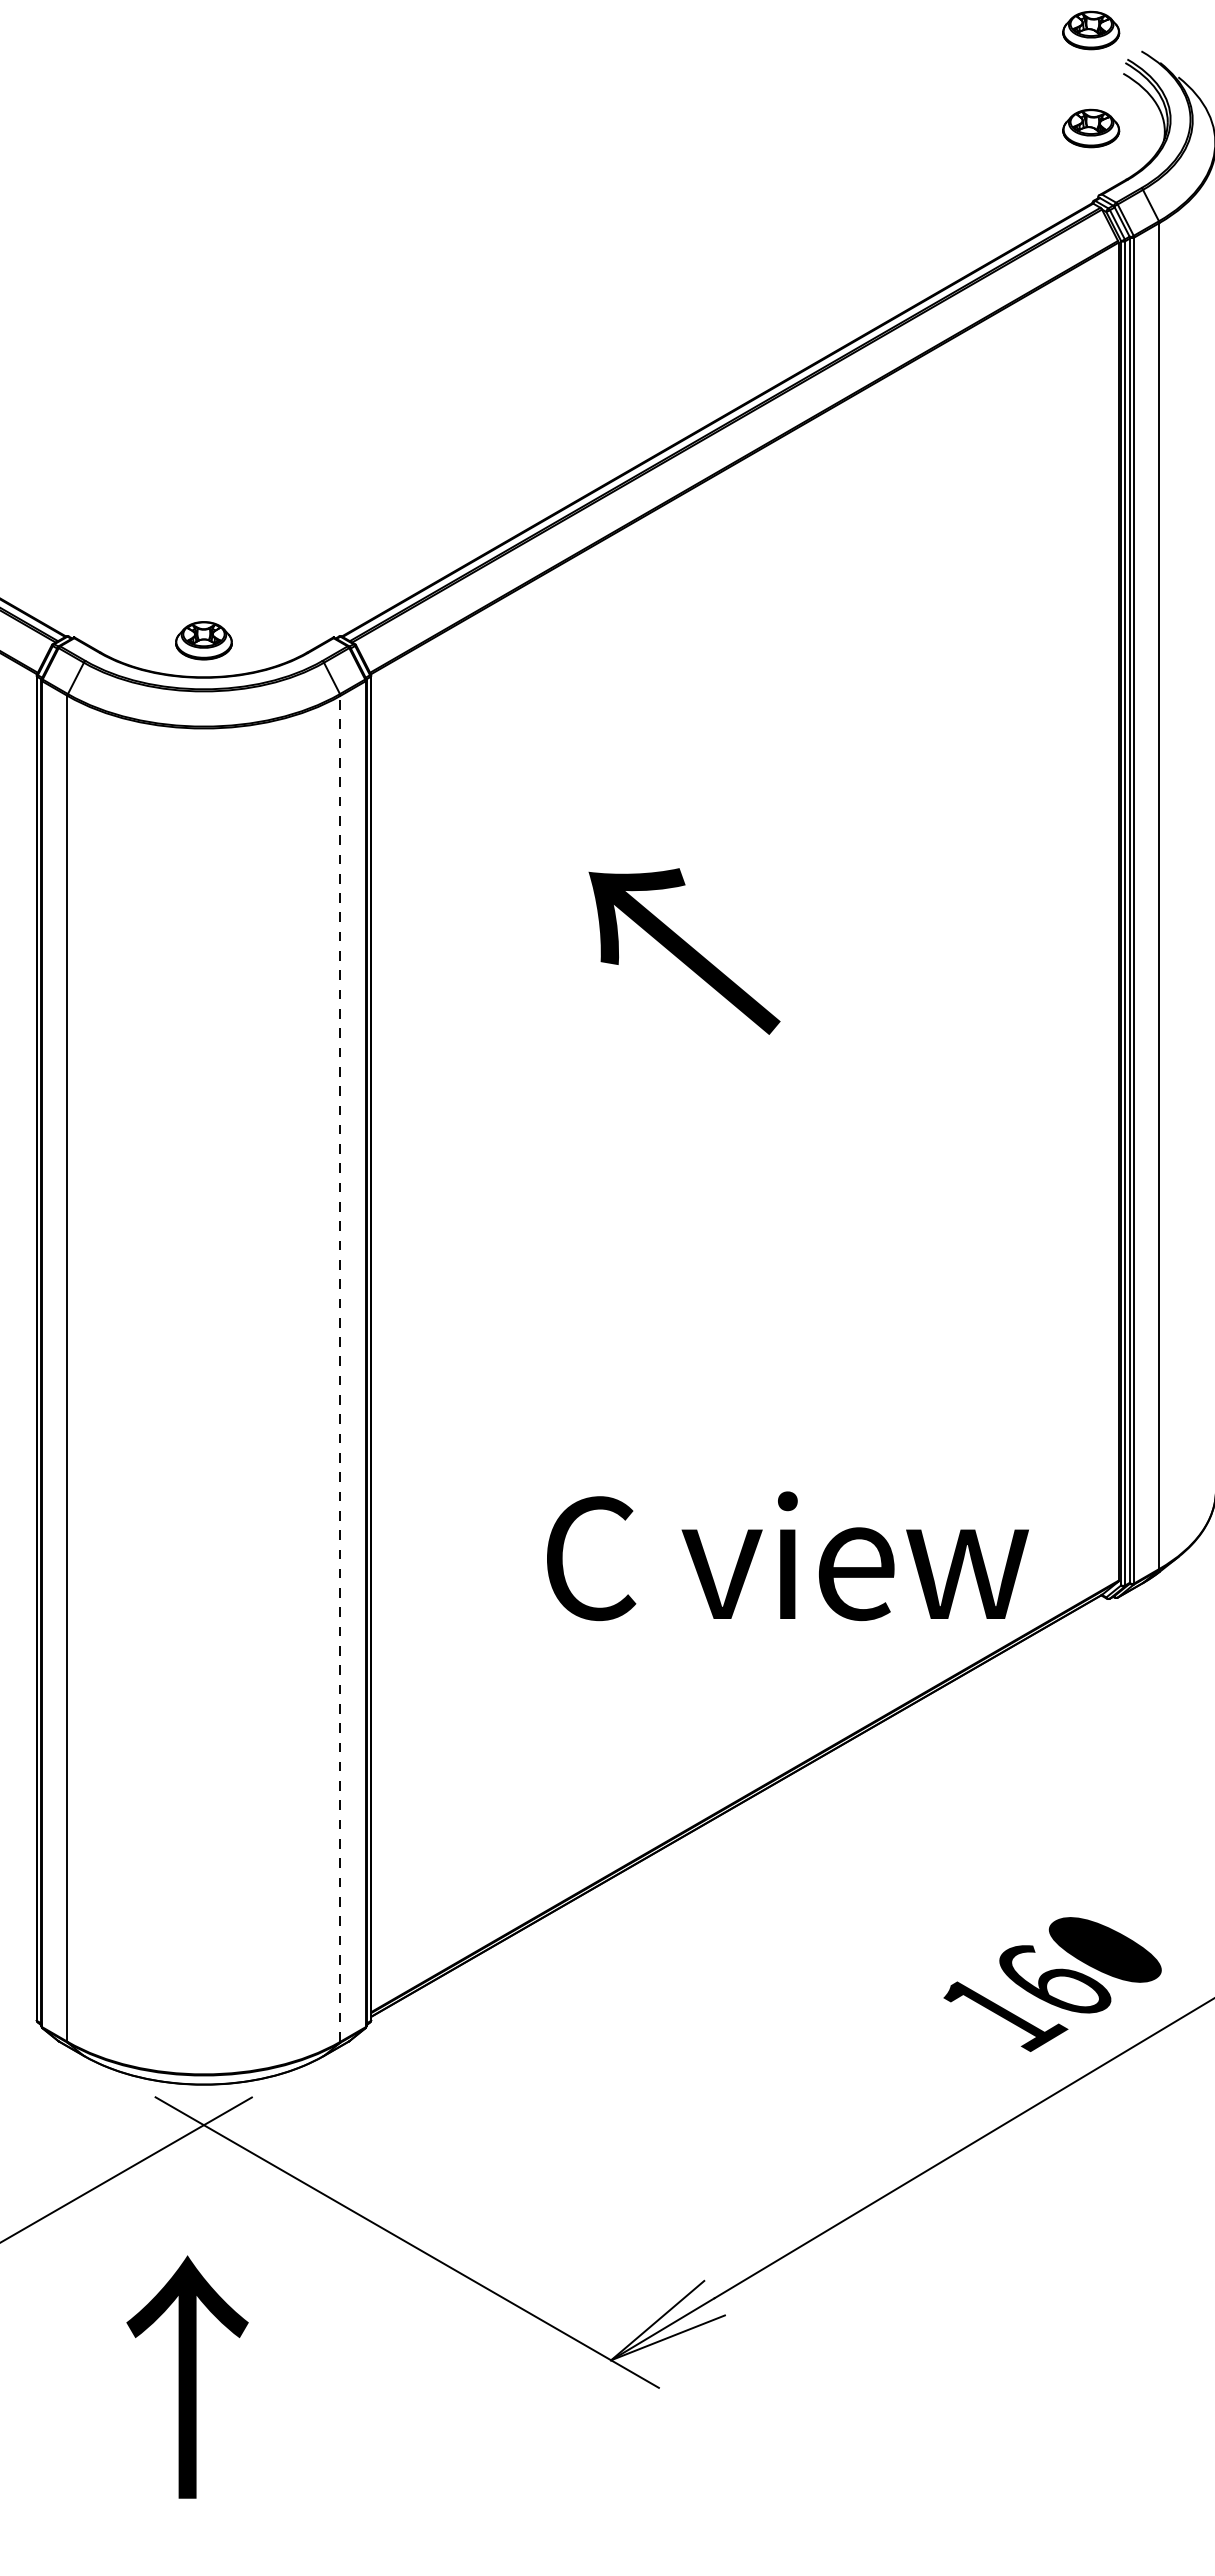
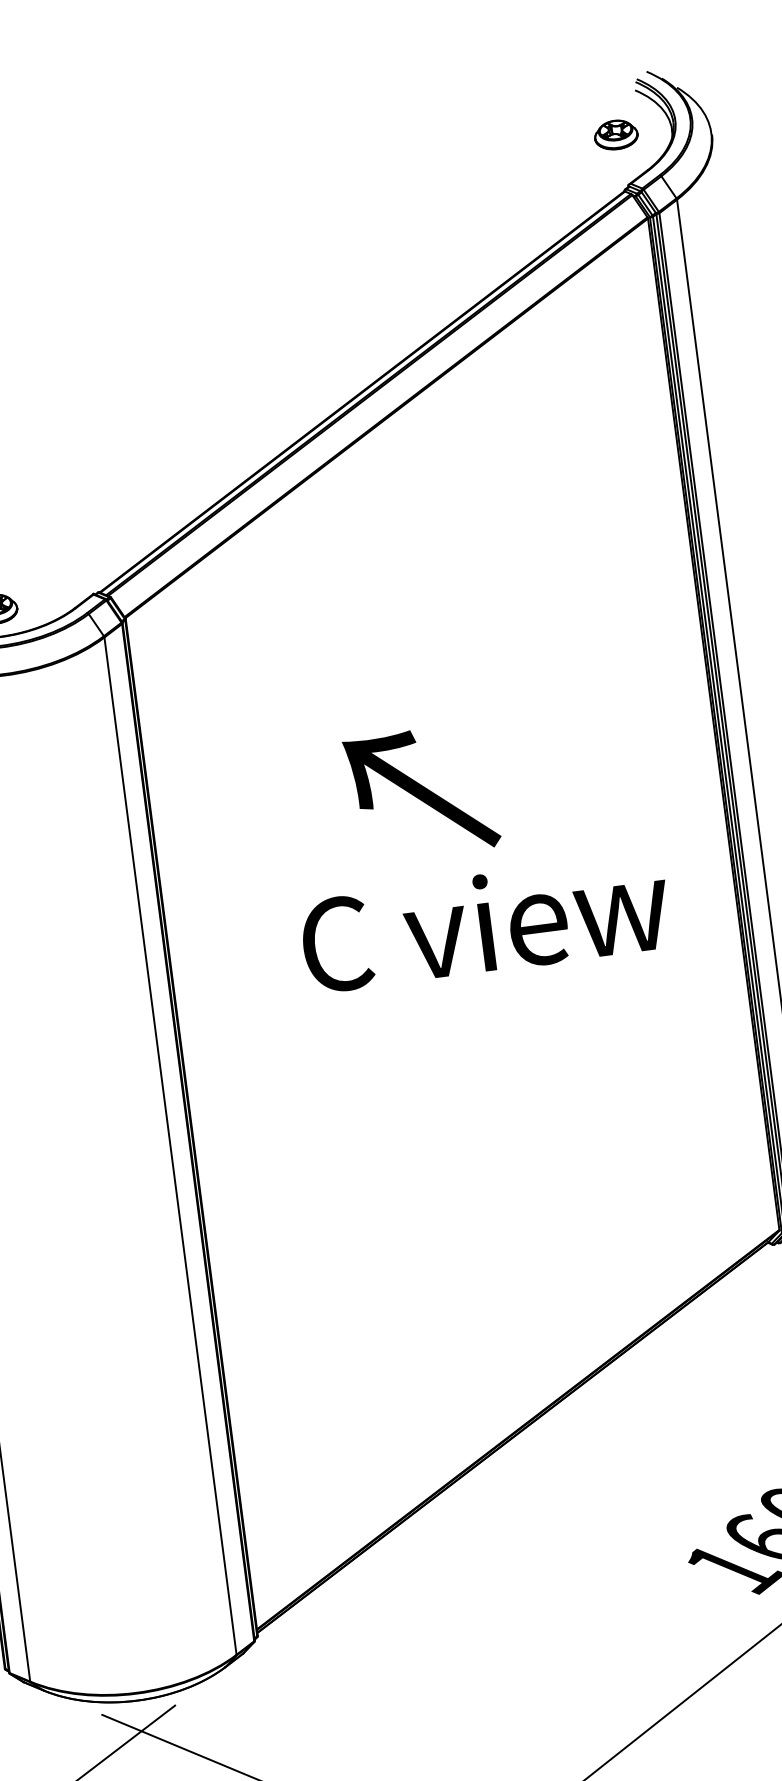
part: (1091, 30) -> (606, 60), removed
text: (684, 951) -> (422, 792), moved
line: (340, 1368) -> (170, 1145), dashed -> solid
text: (787, 1556) -> (485, 923), moved

